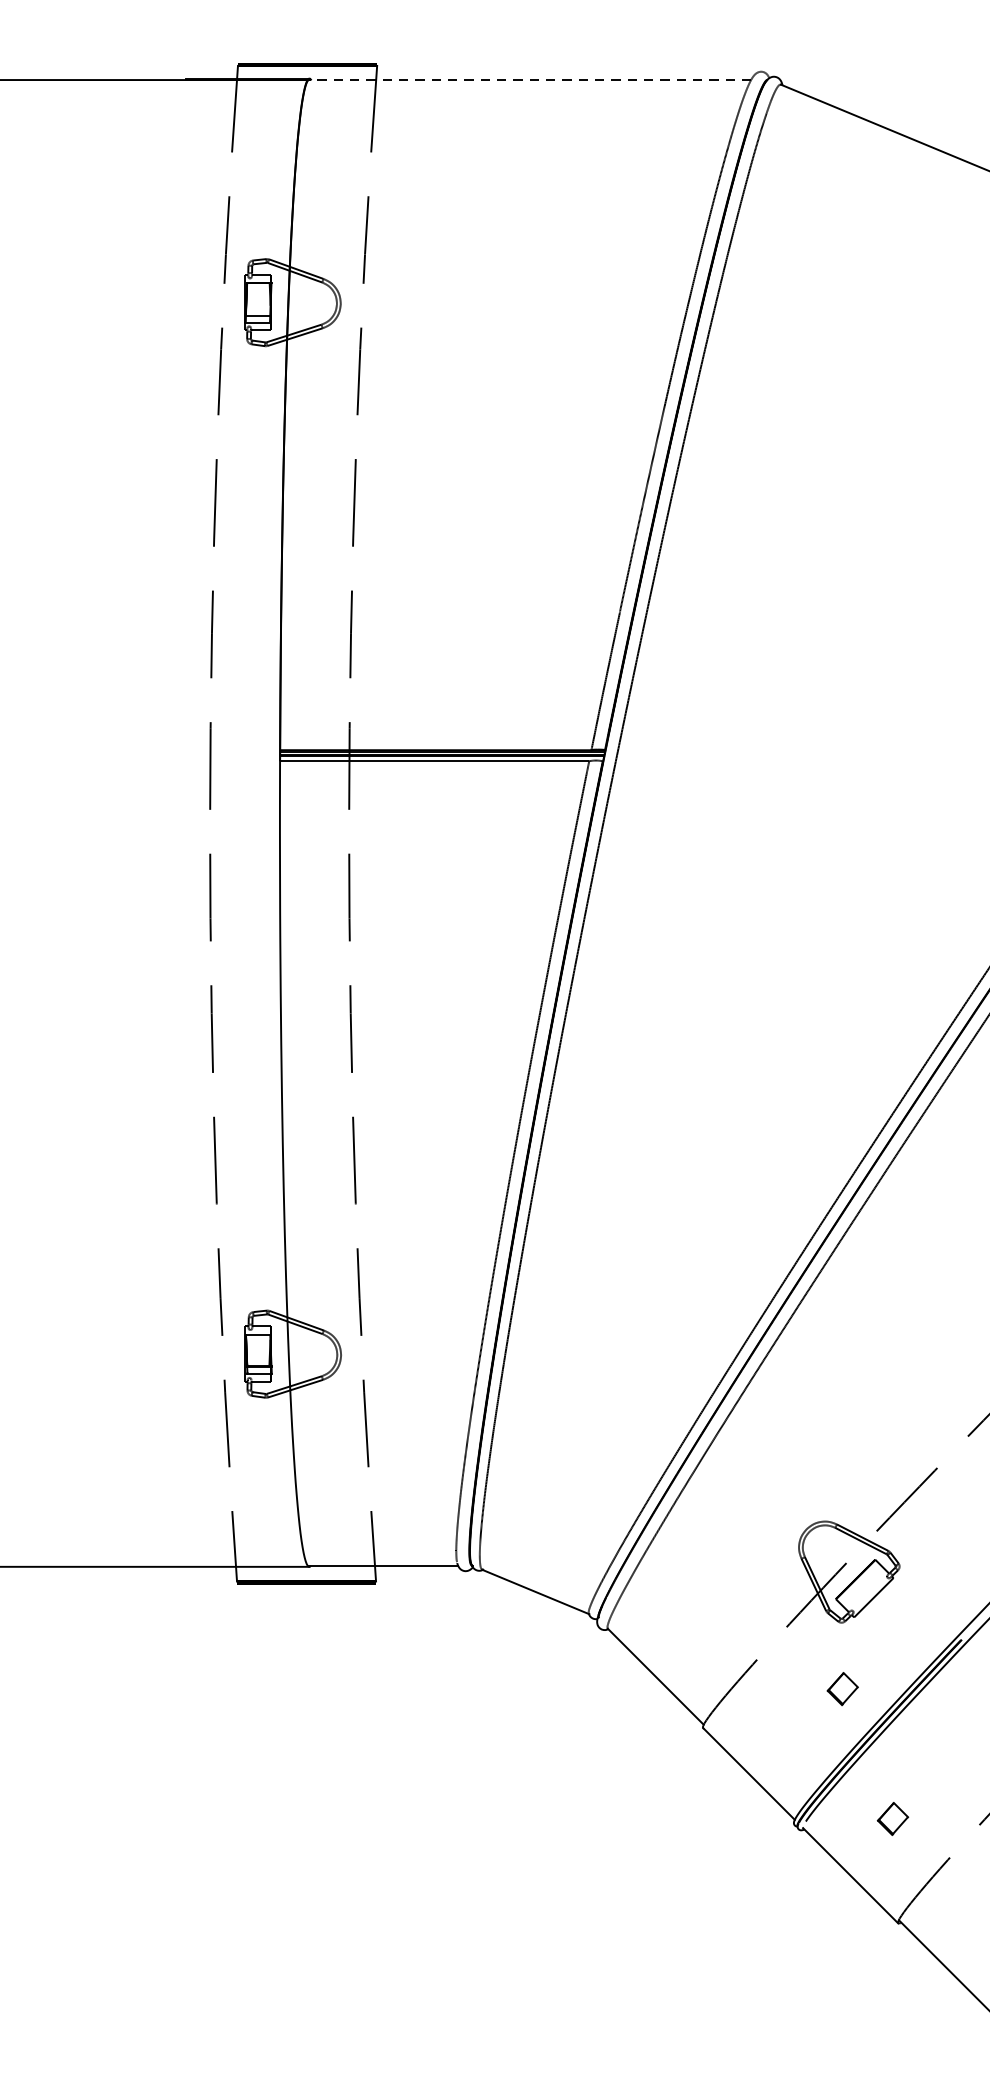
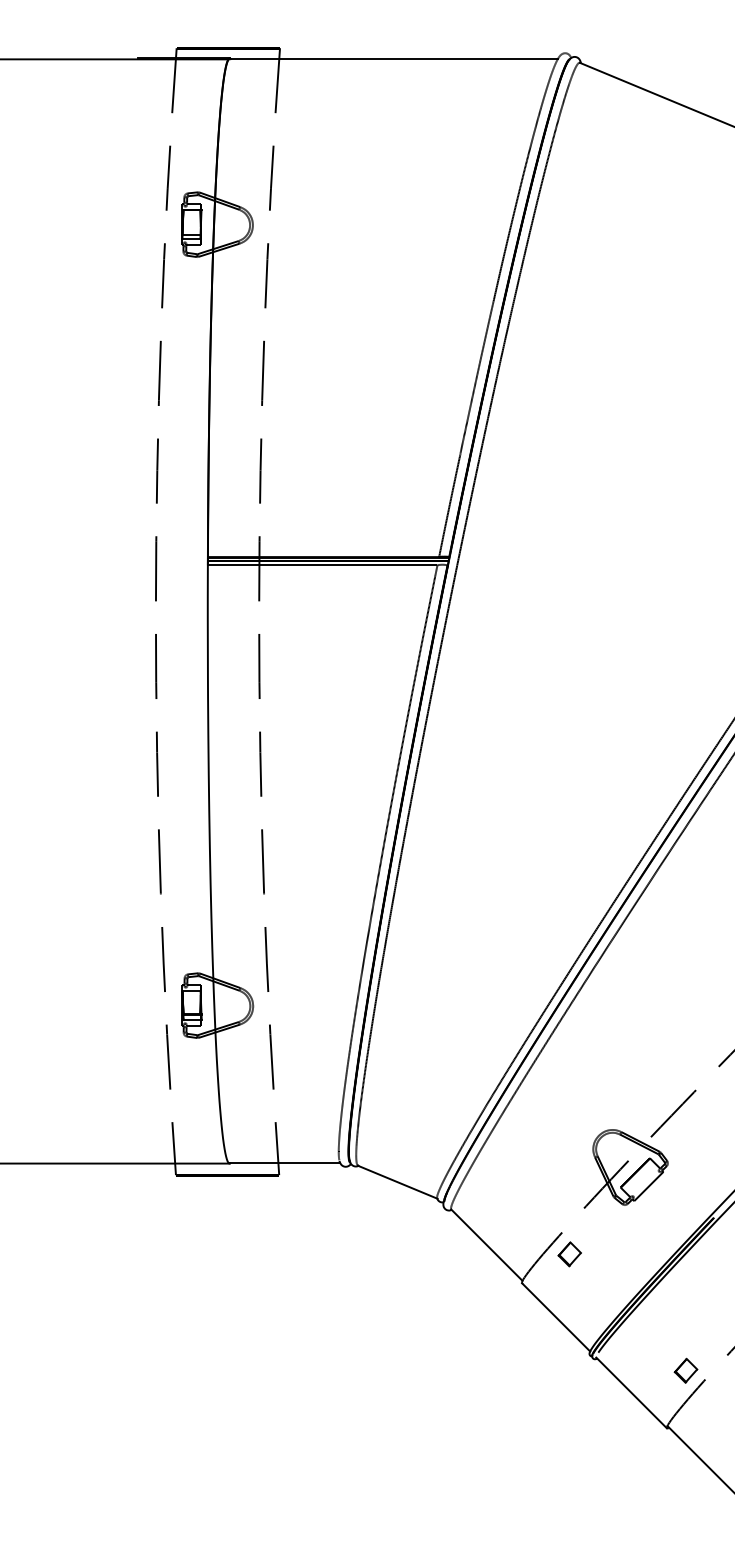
line: (530, 80) -> (393, 59), dashed -> solid
part: (842, 1689) -> (569, 1254), moved
part: (892, 1818) -> (685, 1370), moved

